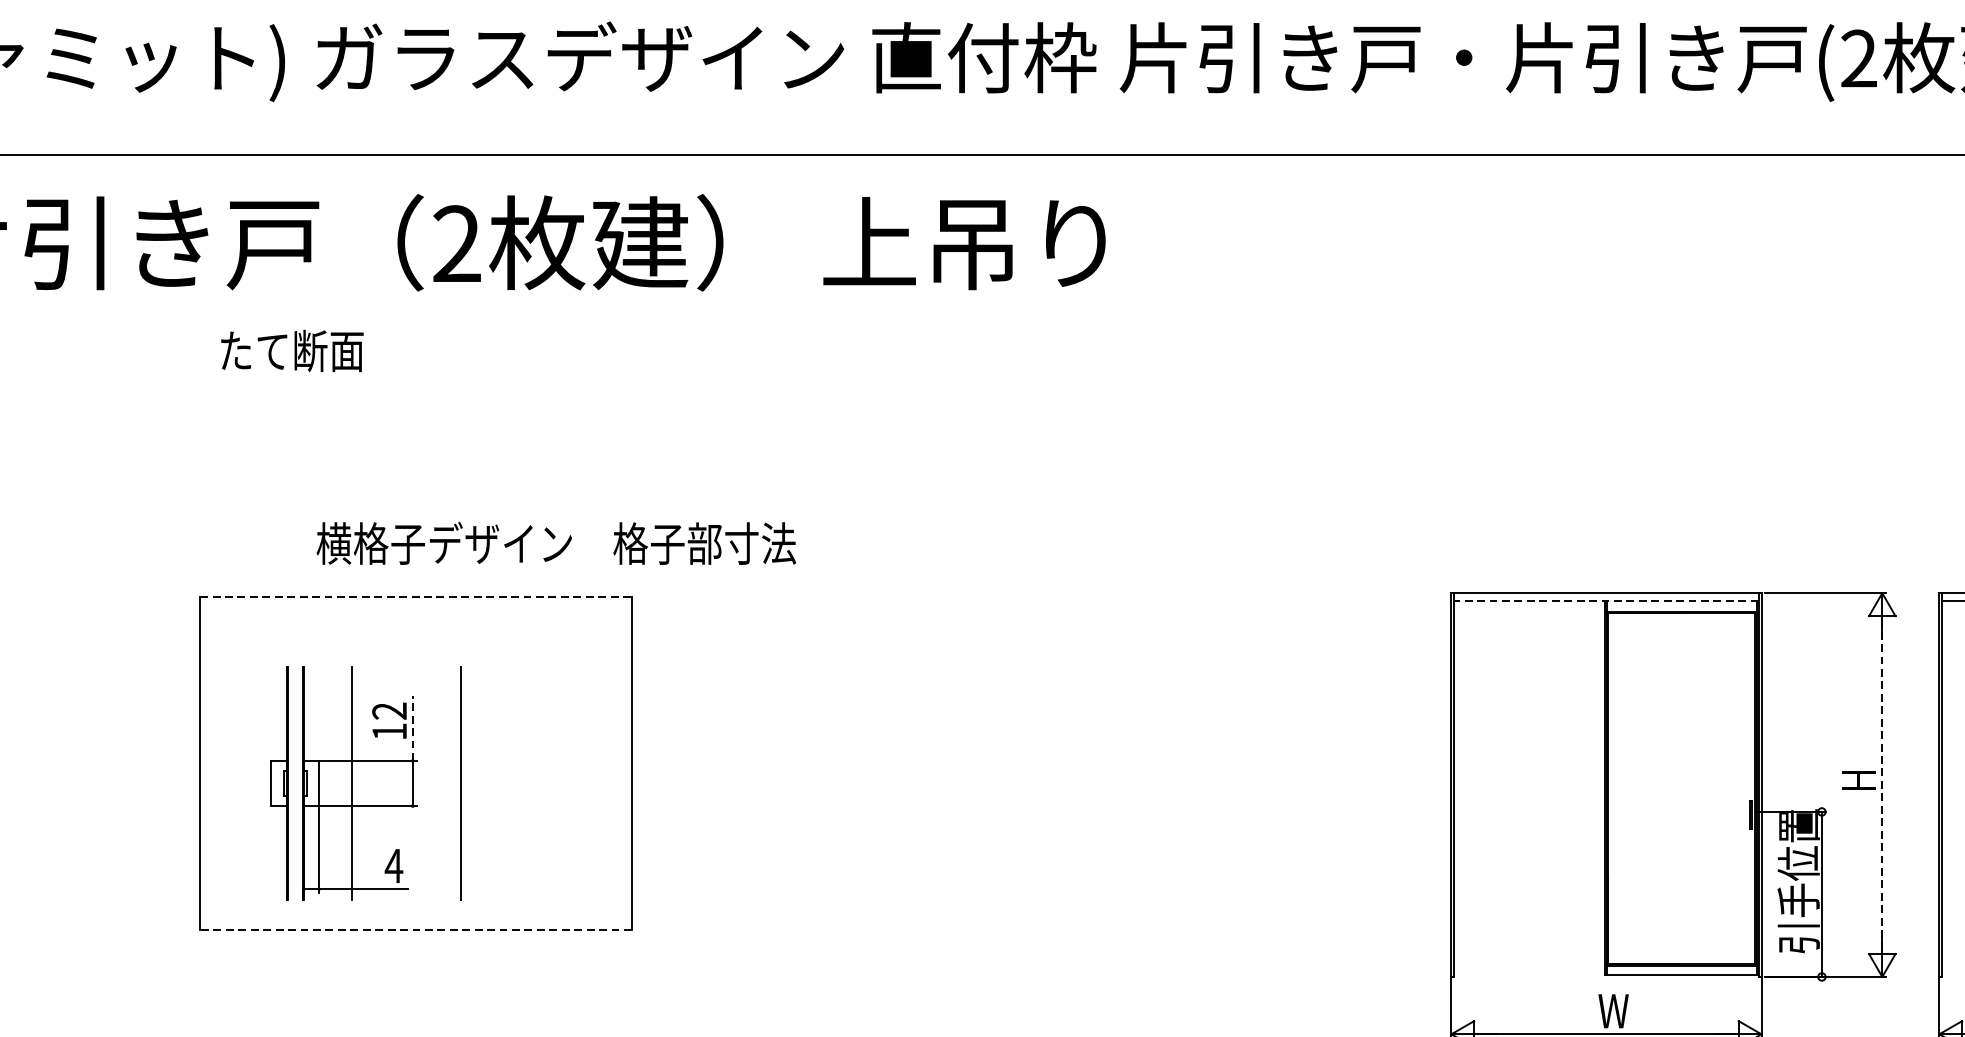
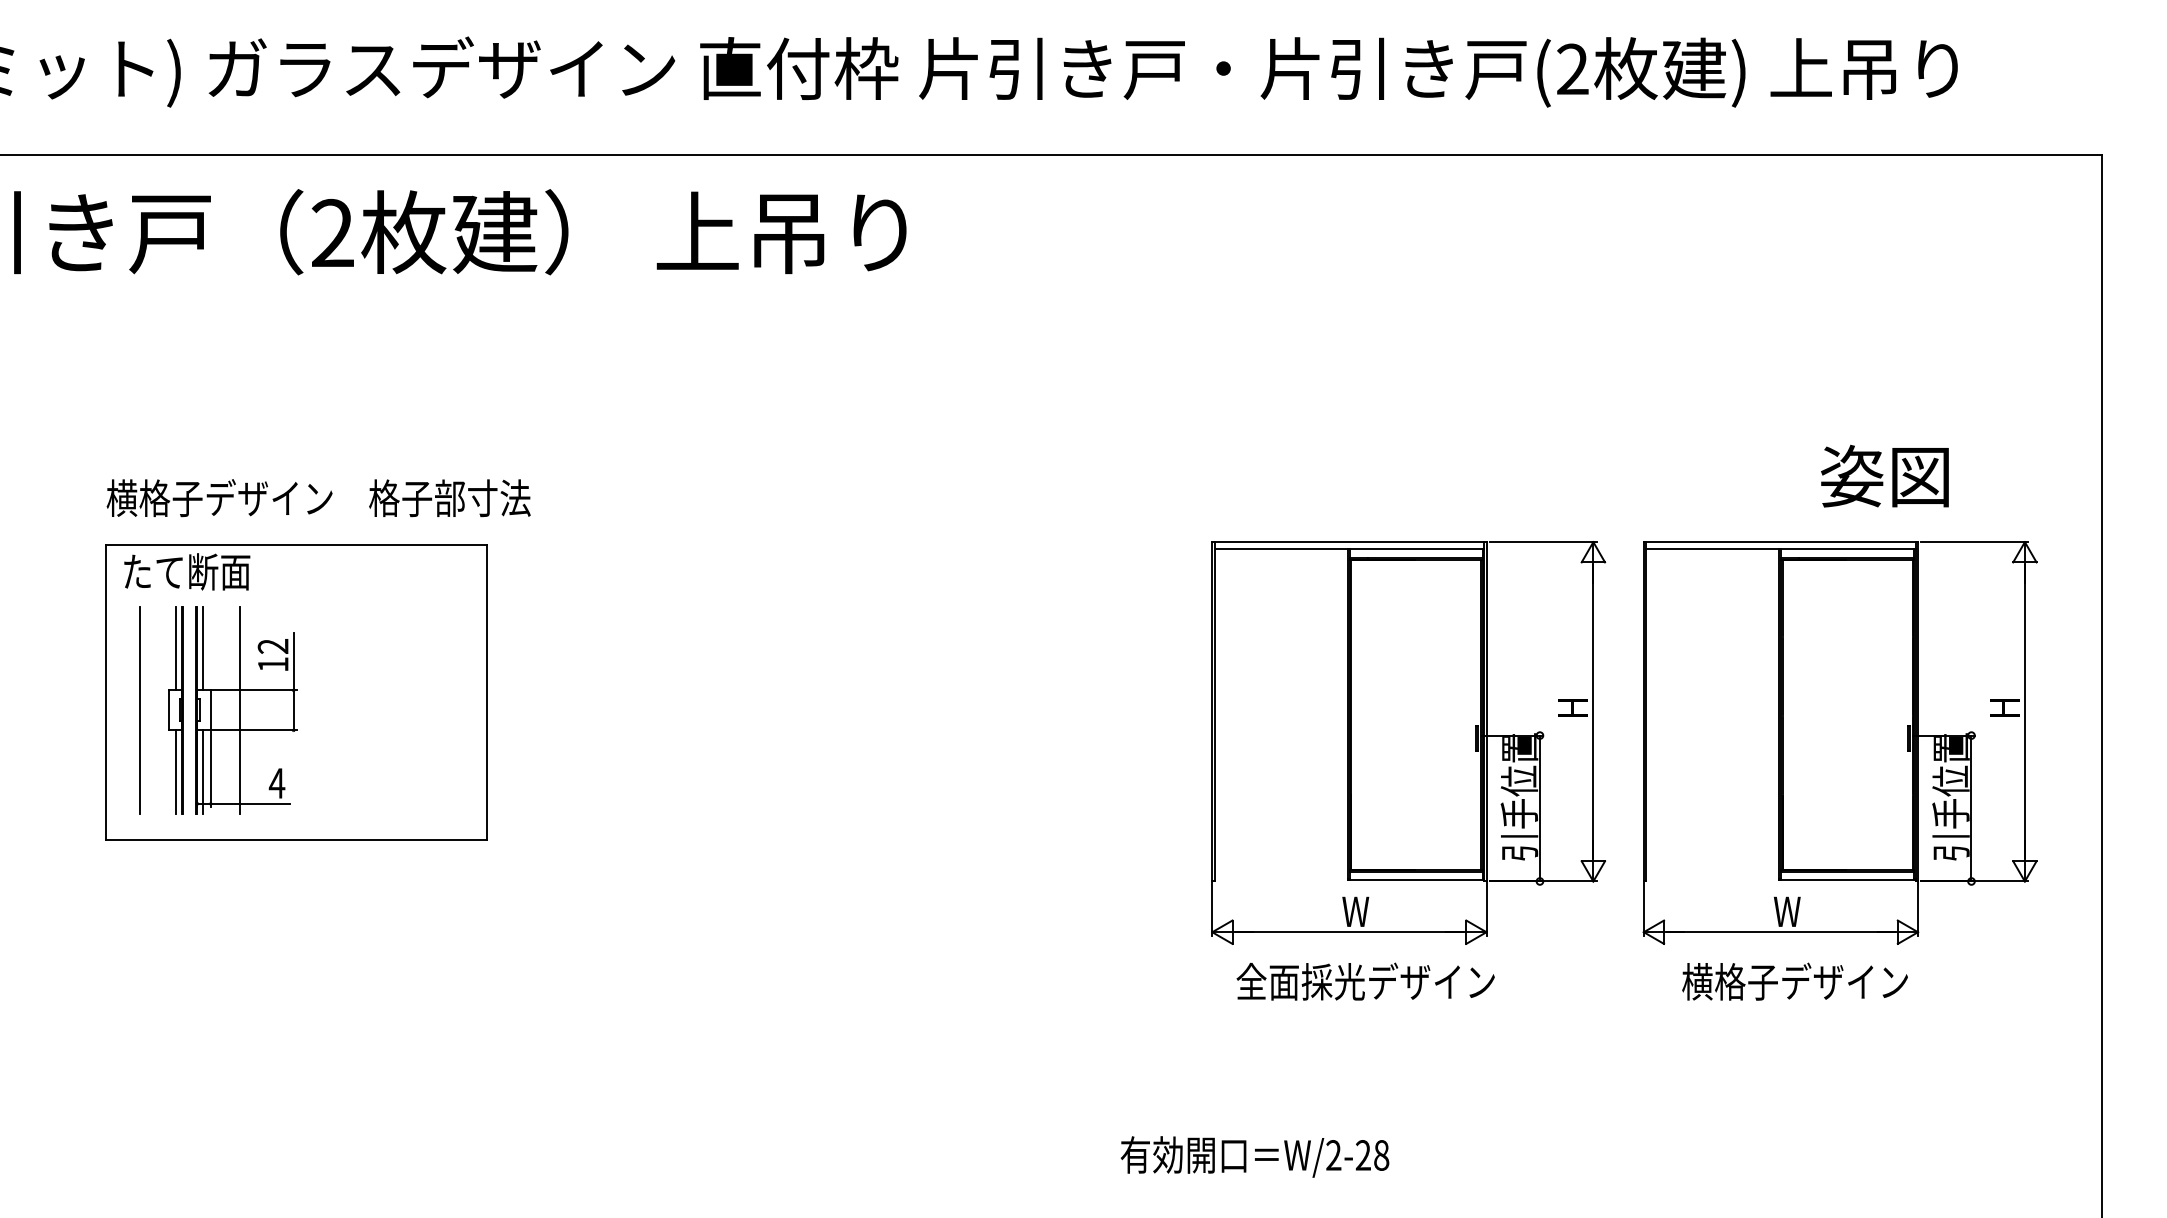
text: (292, 350) -> (187, 571), moved
text: (556, 543) -> (318, 498), moved
line: (415, 597) -> (296, 545), dashed -> solid
line: (1606, 600) -> (1349, 548), dashed -> solid
line: (280, 713) -> (176, 648), added
line: (310, 713) -> (203, 648), added
line: (412, 728) -> (293, 661), dashed -> solid
line: (461, 783) -> (139, 710), moved
line: (1882, 784) -> (1593, 711), dashed -> solid
line: (280, 852) -> (176, 771), added
line: (310, 852) -> (203, 771), added
line: (415, 930) -> (296, 840), dashed -> solid

